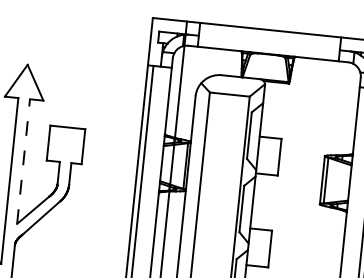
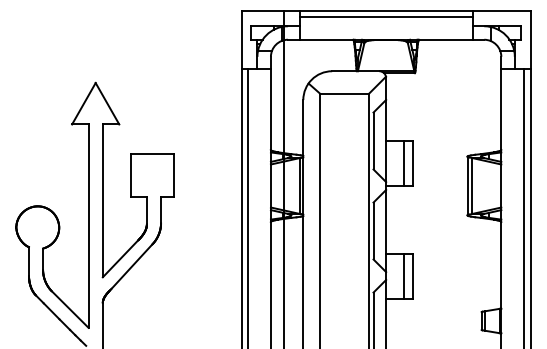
line: (269, 35) -> (385, 17), added
line: (272, 156) -> (404, 163), added
line: (23, 161) -> (102, 200), dashed -> solid
line: (263, 247) -> (404, 275), added

